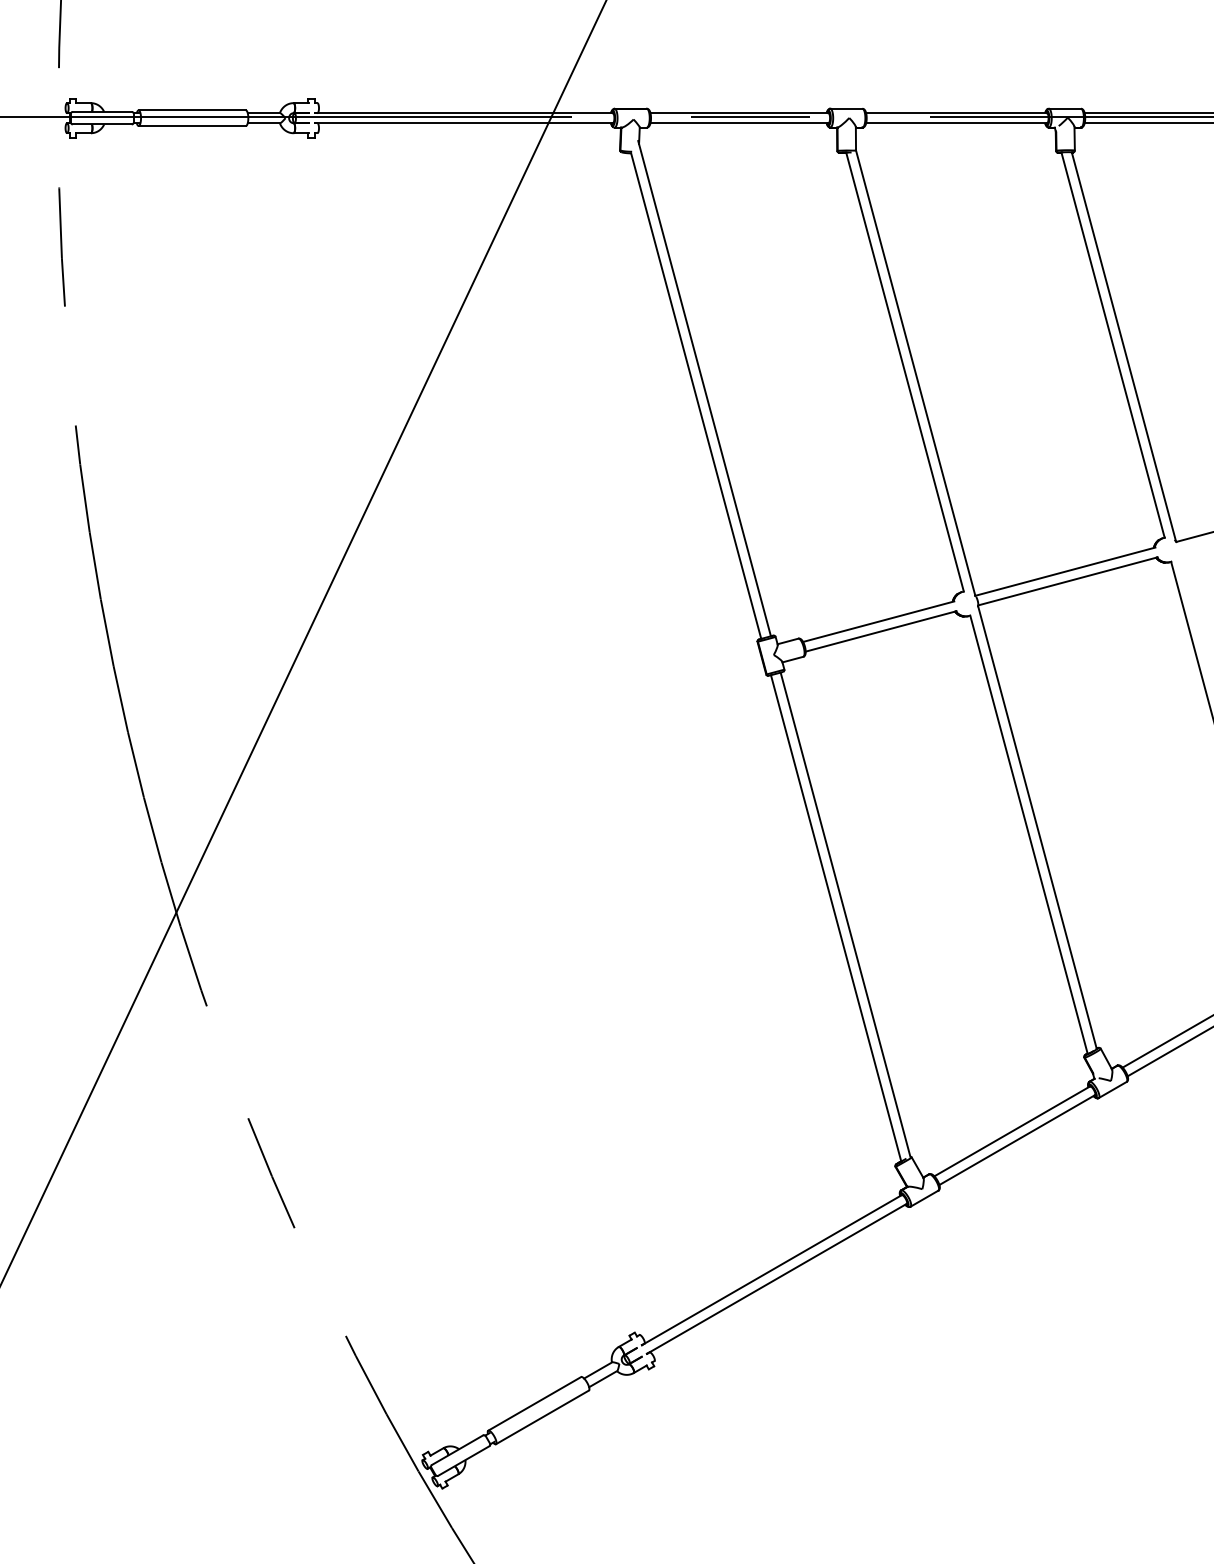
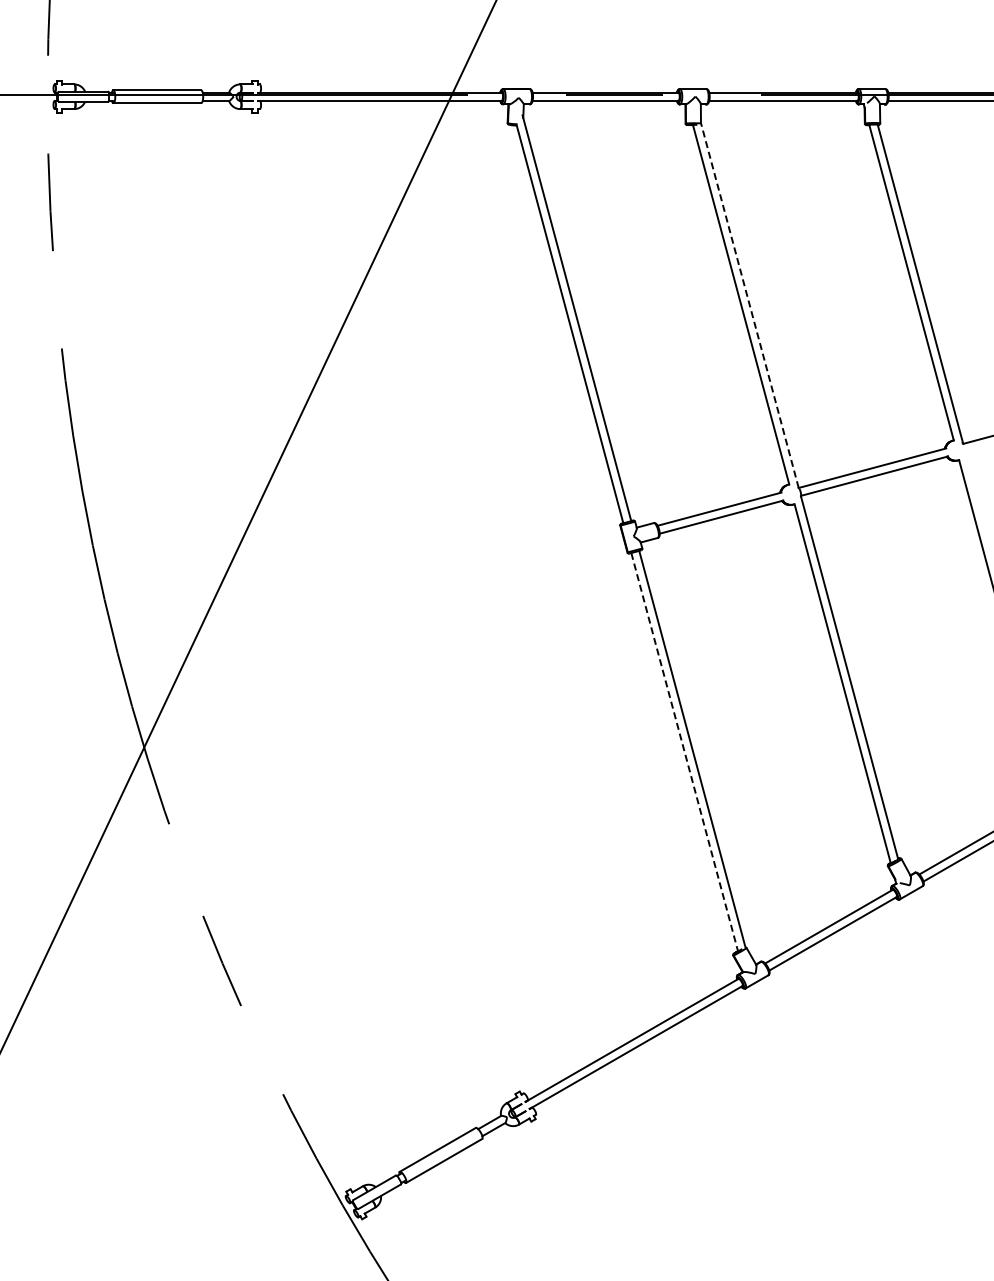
line: (915, 373) -> (749, 305), solid -> dashed
line: (835, 918) -> (684, 752), solid -> dashed

